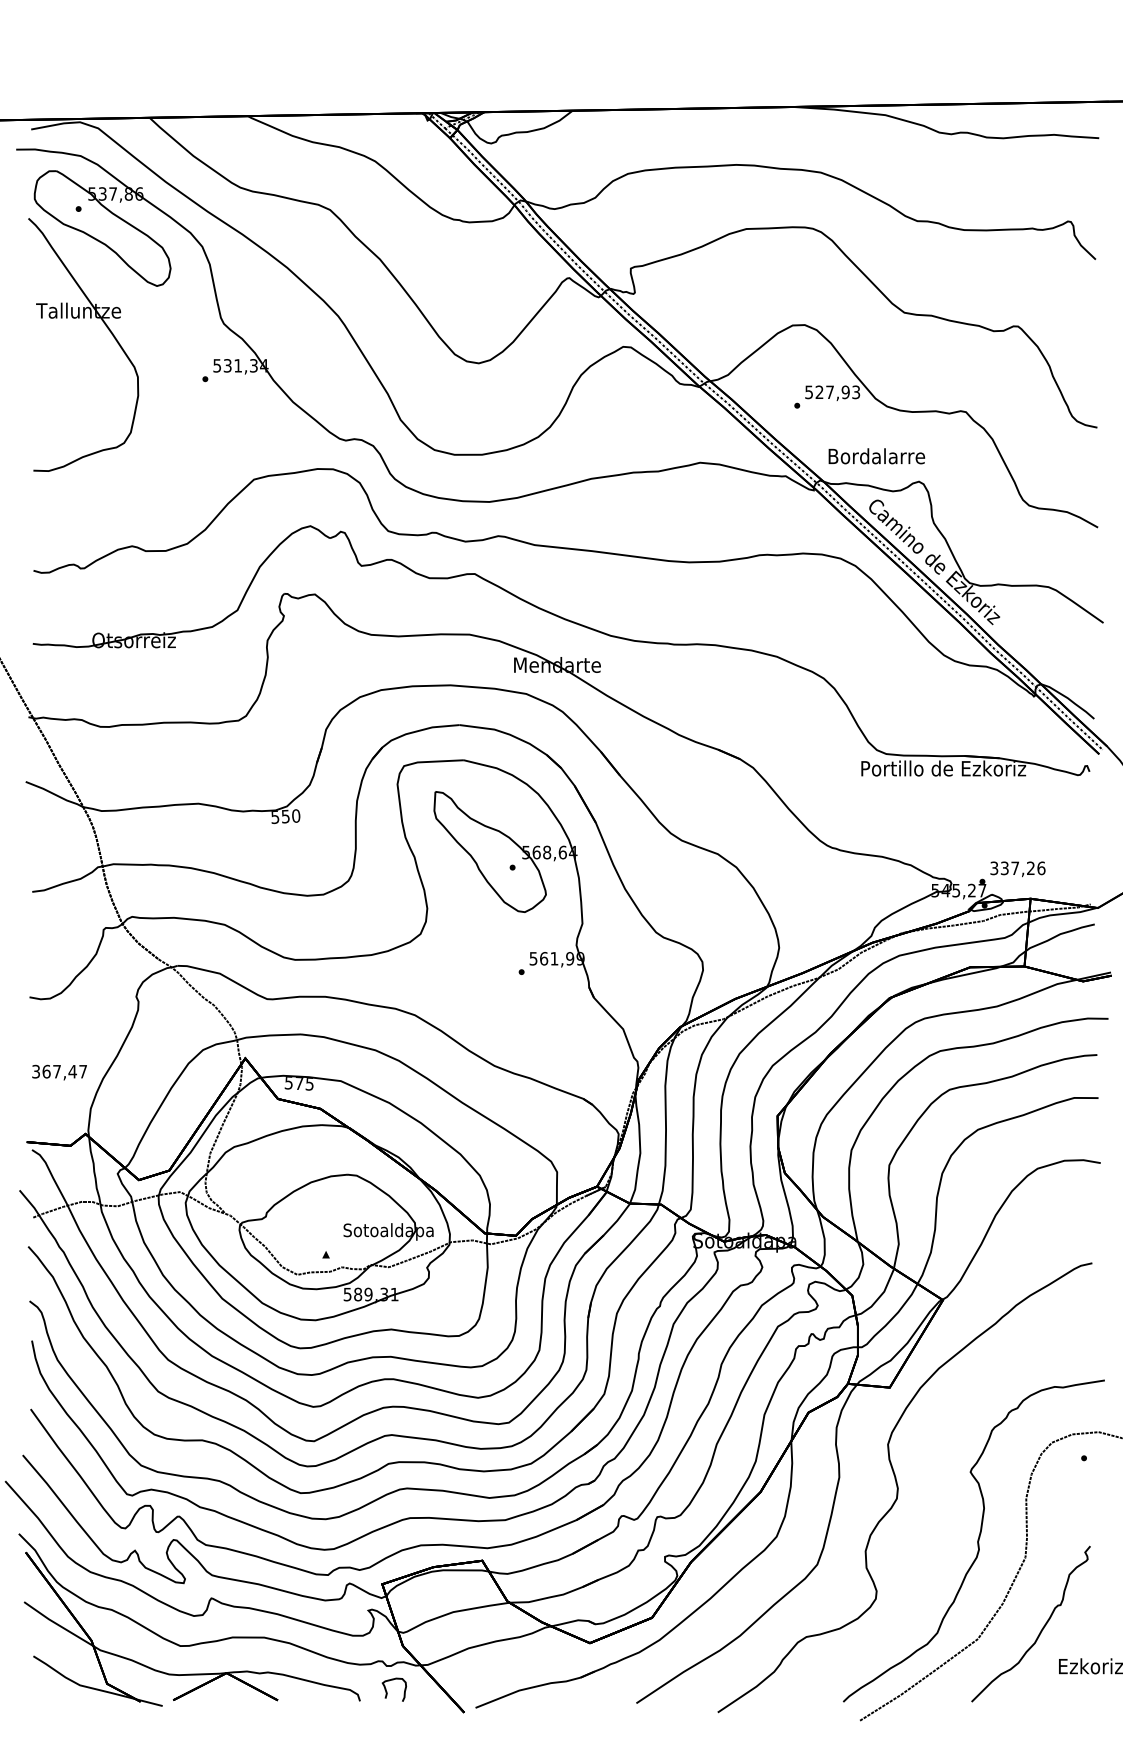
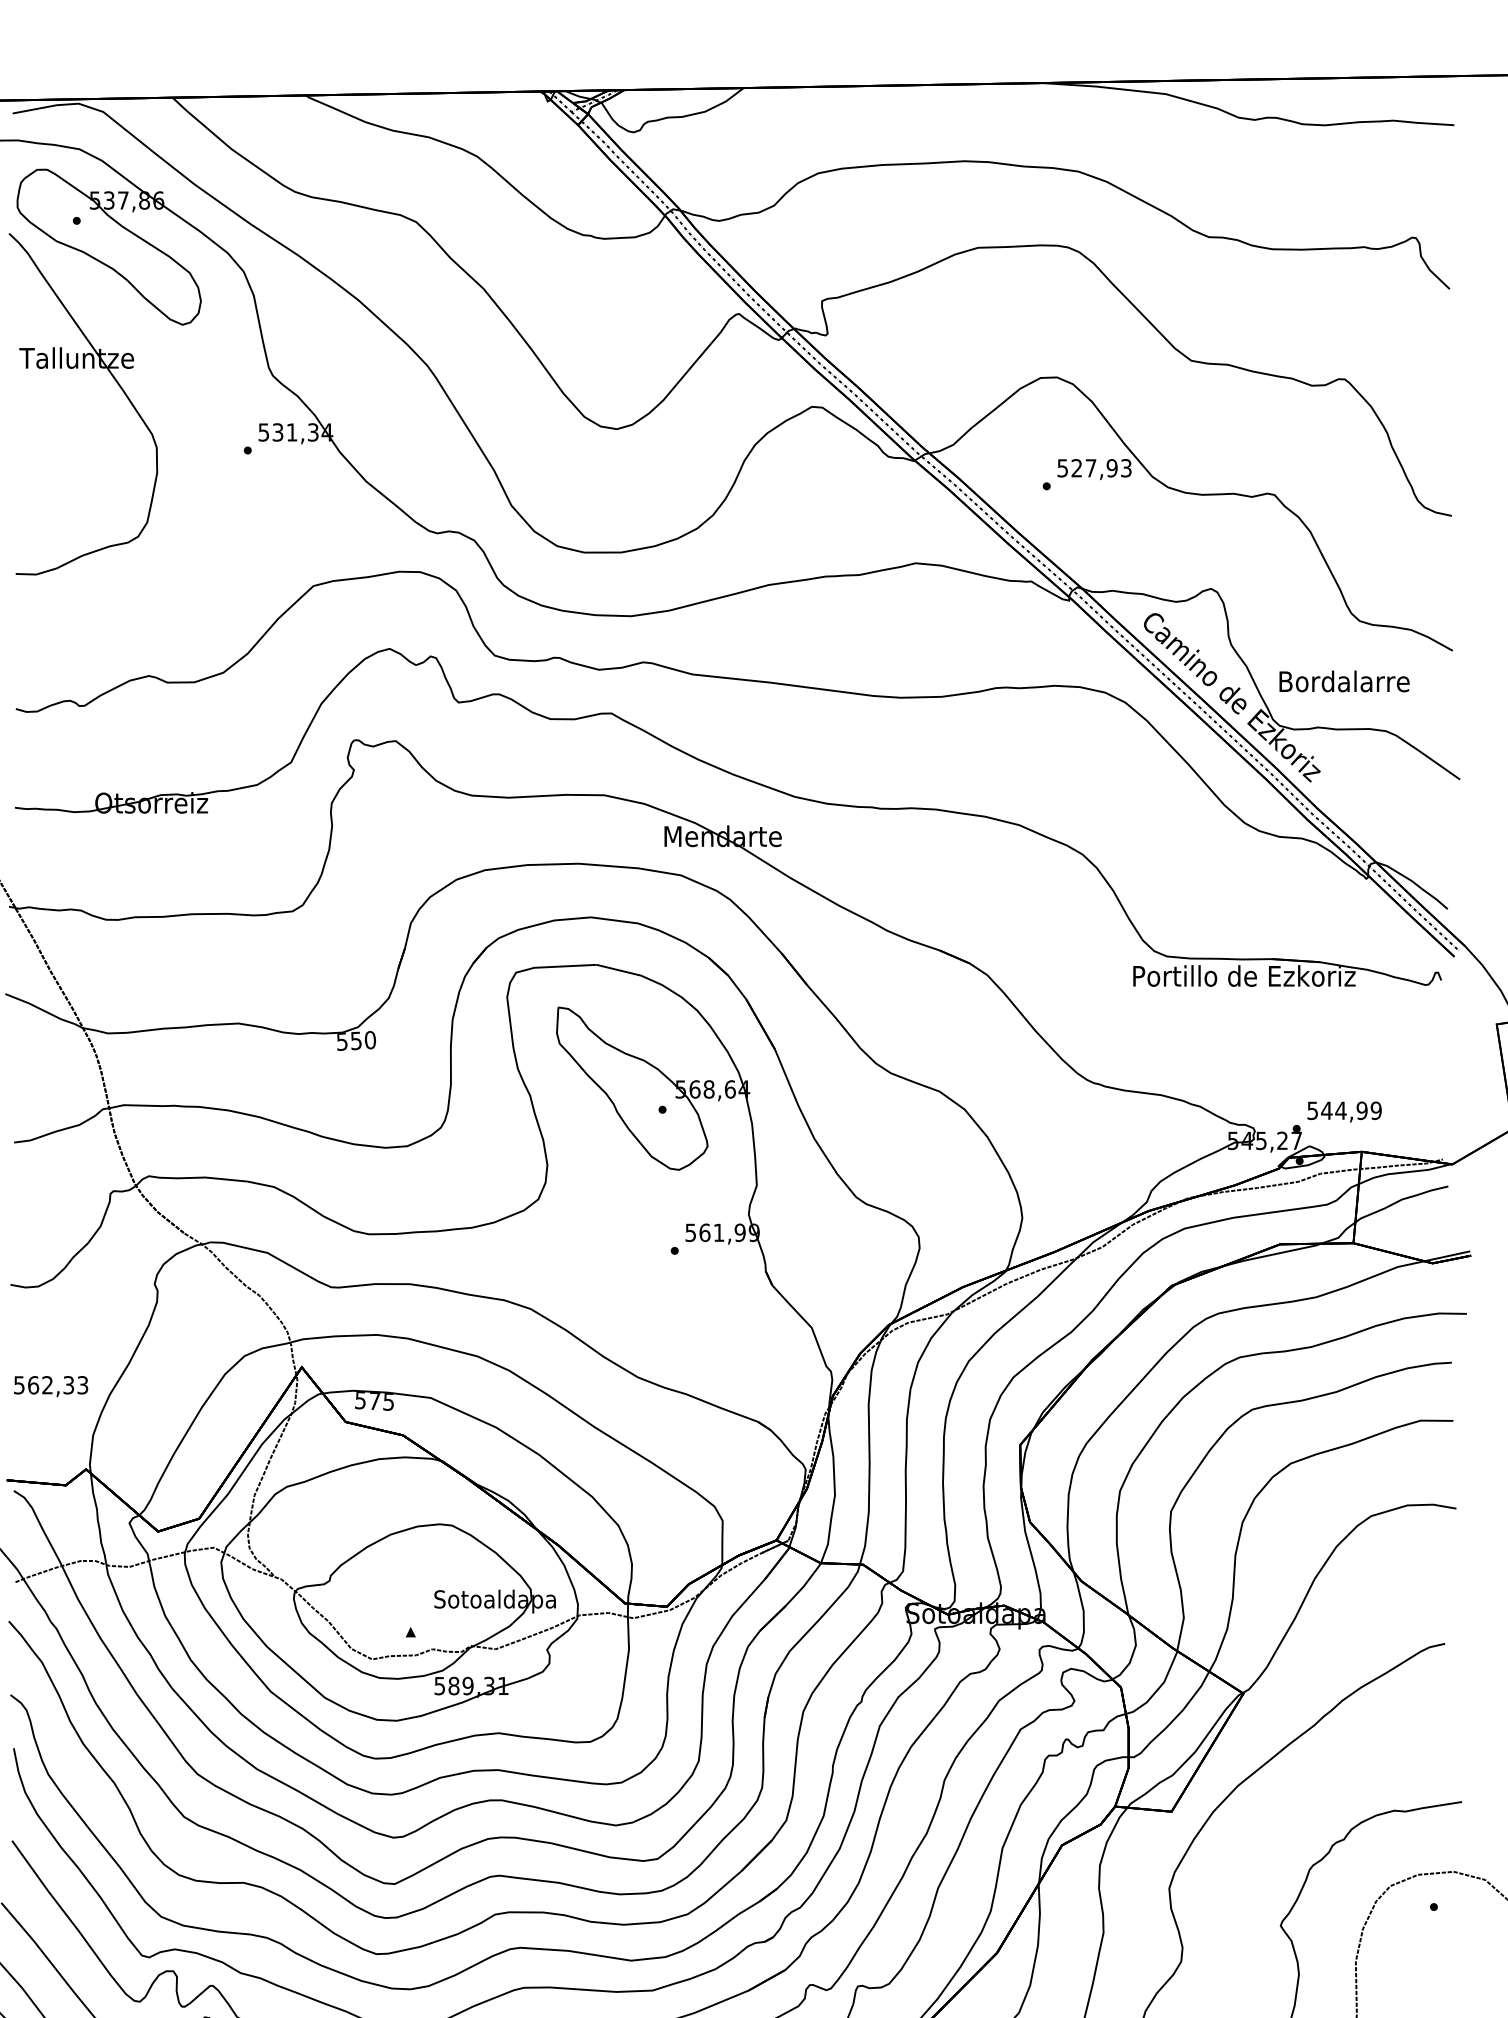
text: (876, 456) -> (1344, 681), moved
text: (1017, 868) -> (1344, 1110), 337,26 -> 544,99
text: (59, 1071) -> (50, 1384), 367,47 -> 562,33

